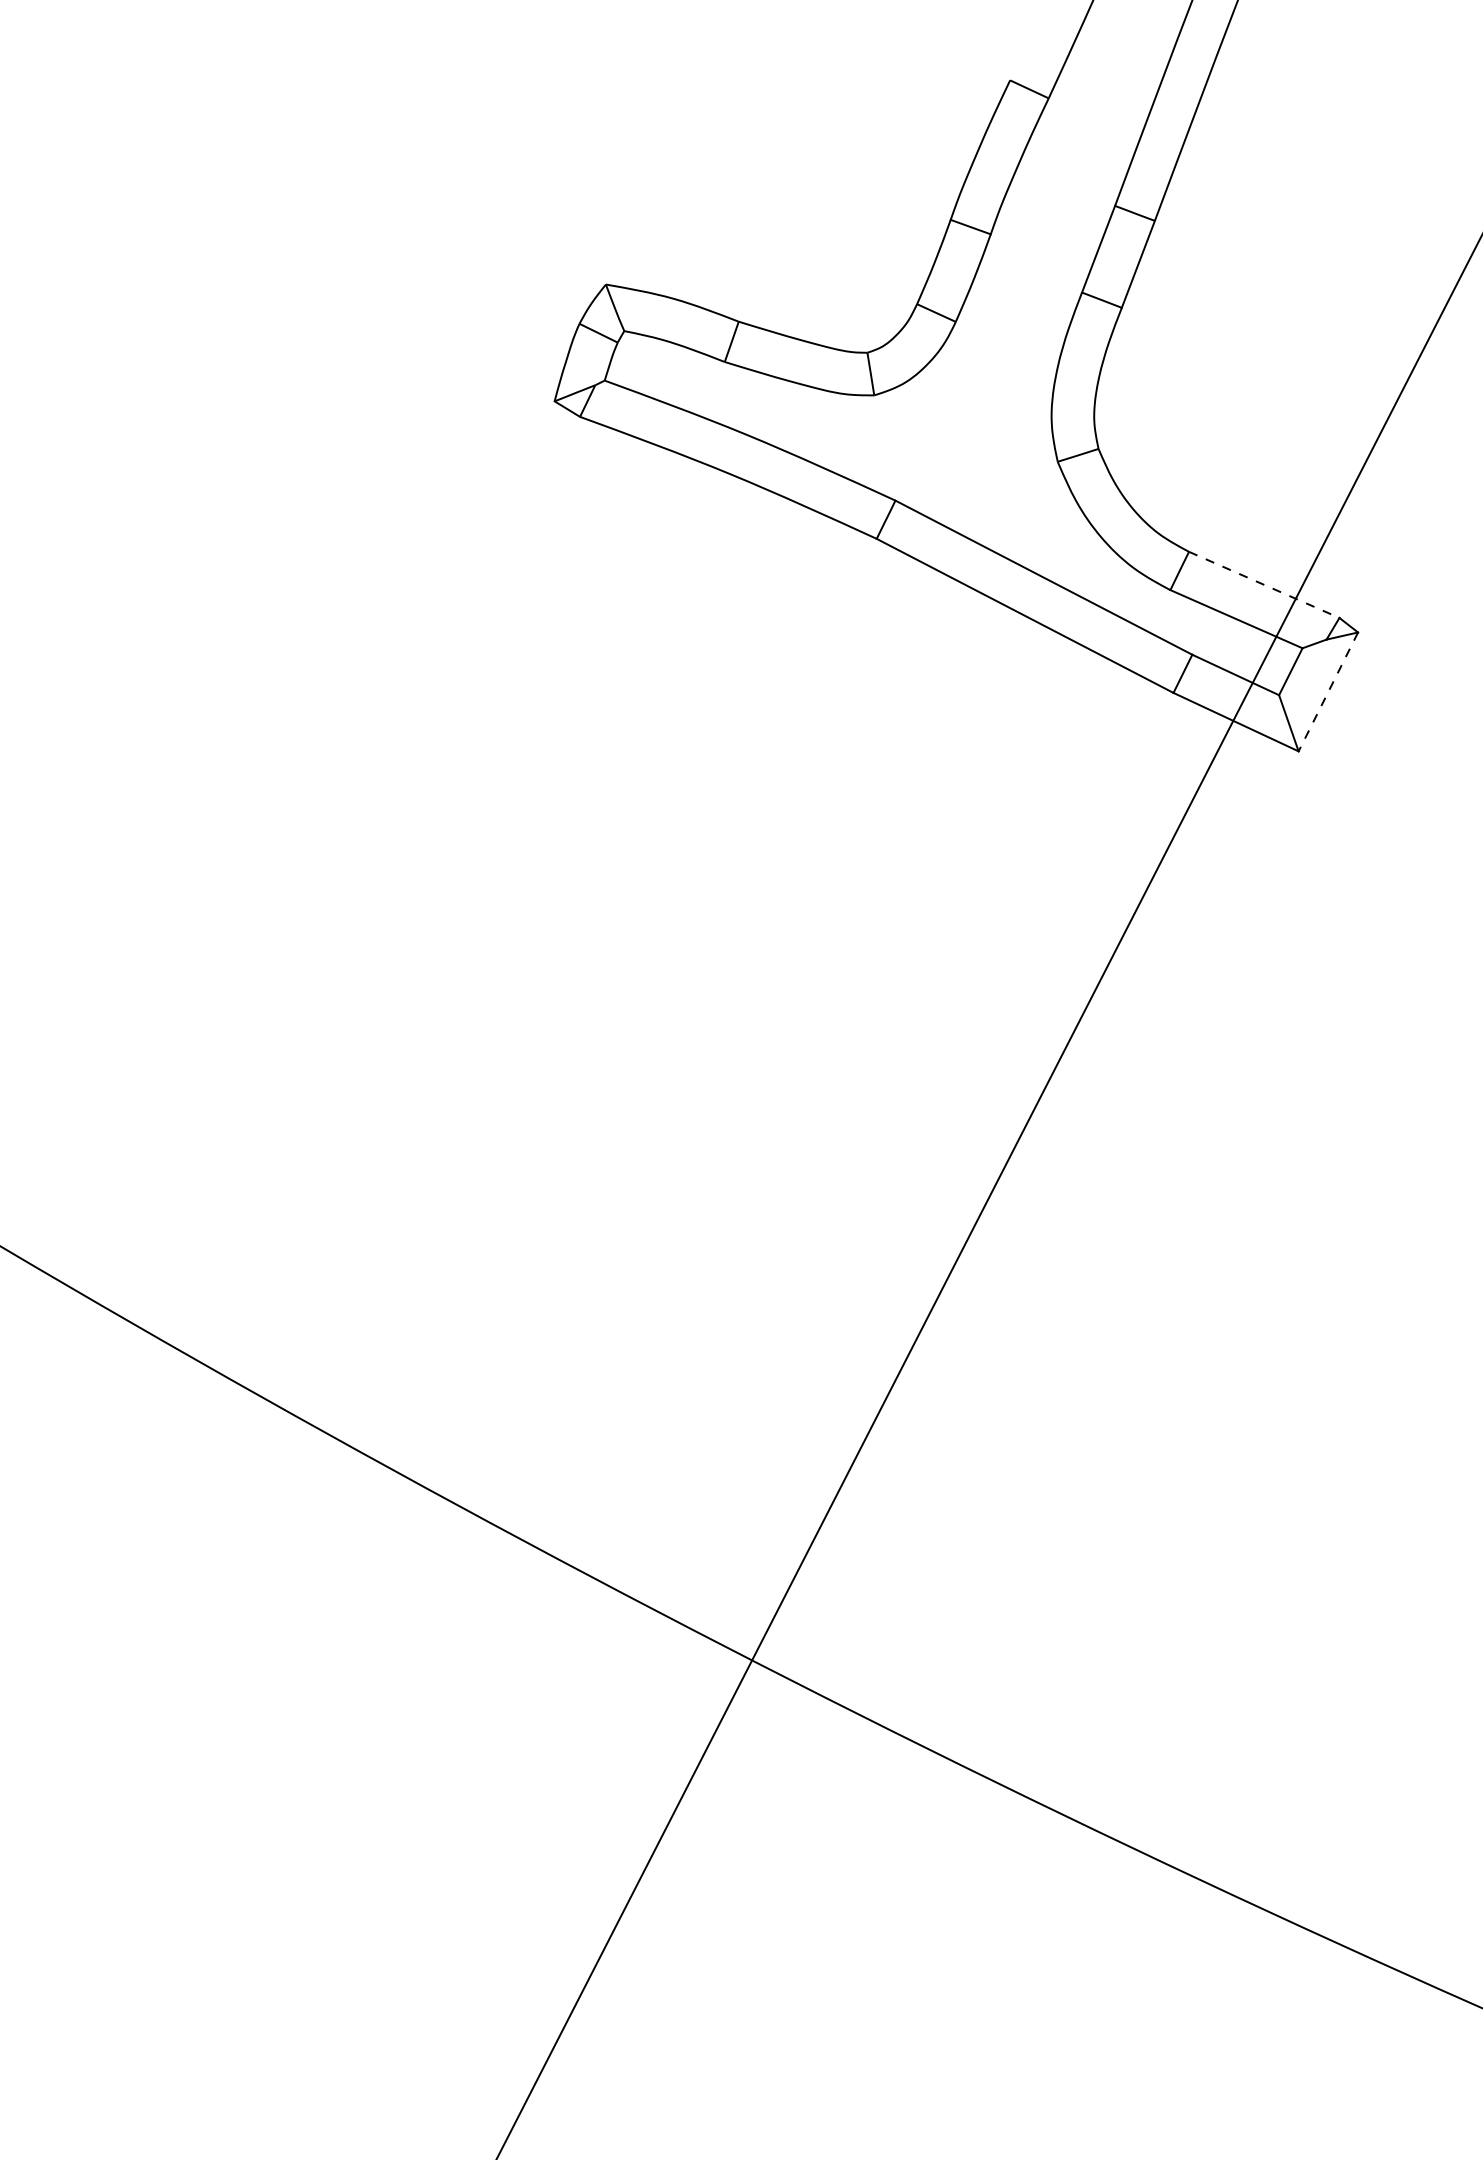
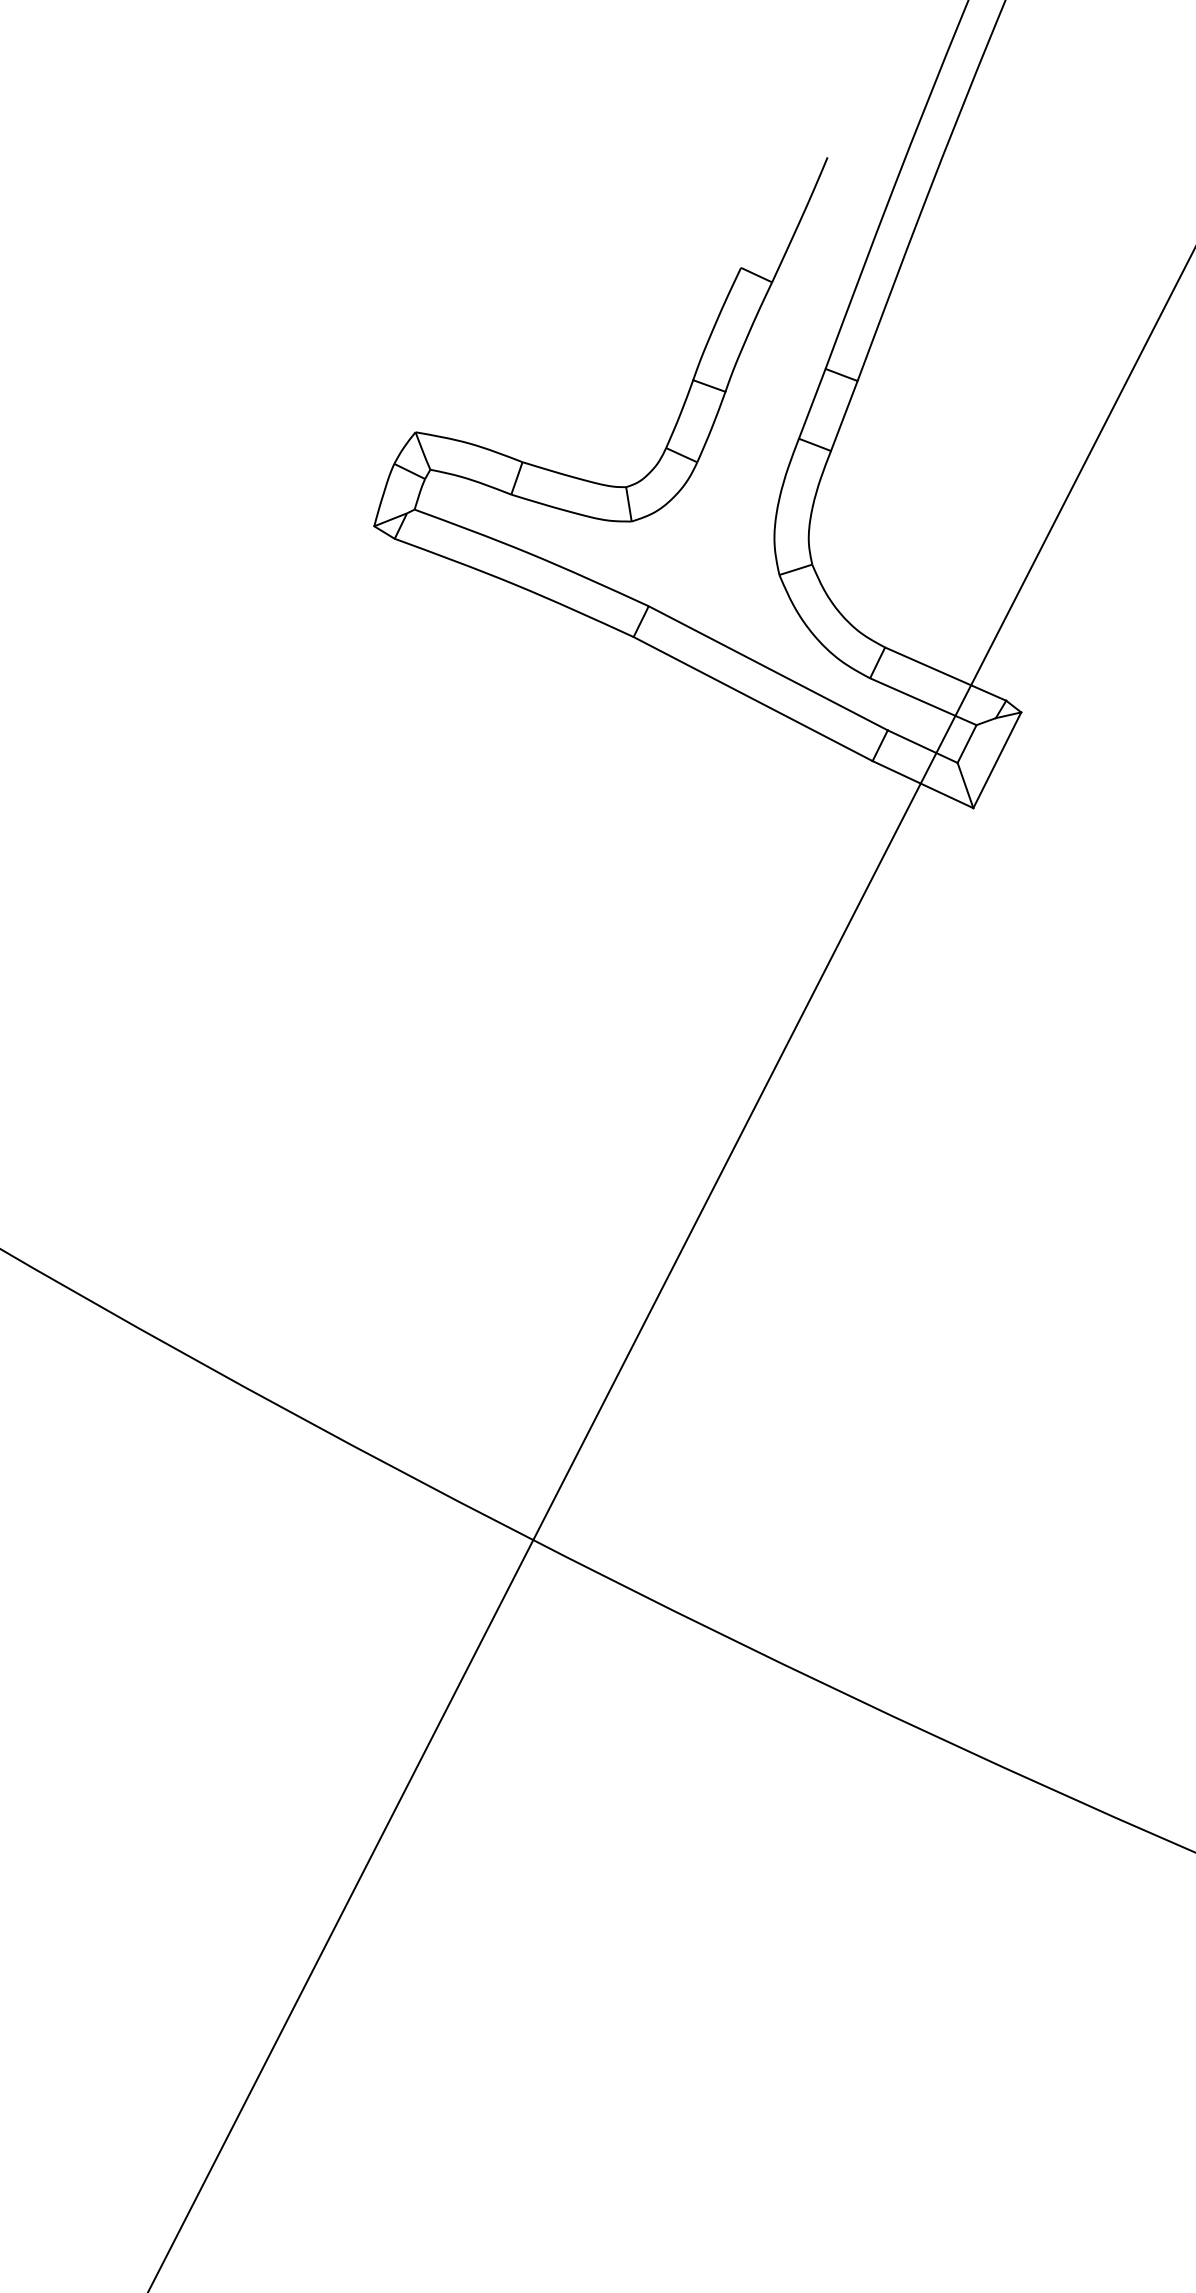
line: (1265, 585) -> (946, 674), dashed -> solid
line: (1328, 692) -> (997, 760), dashed -> solid

